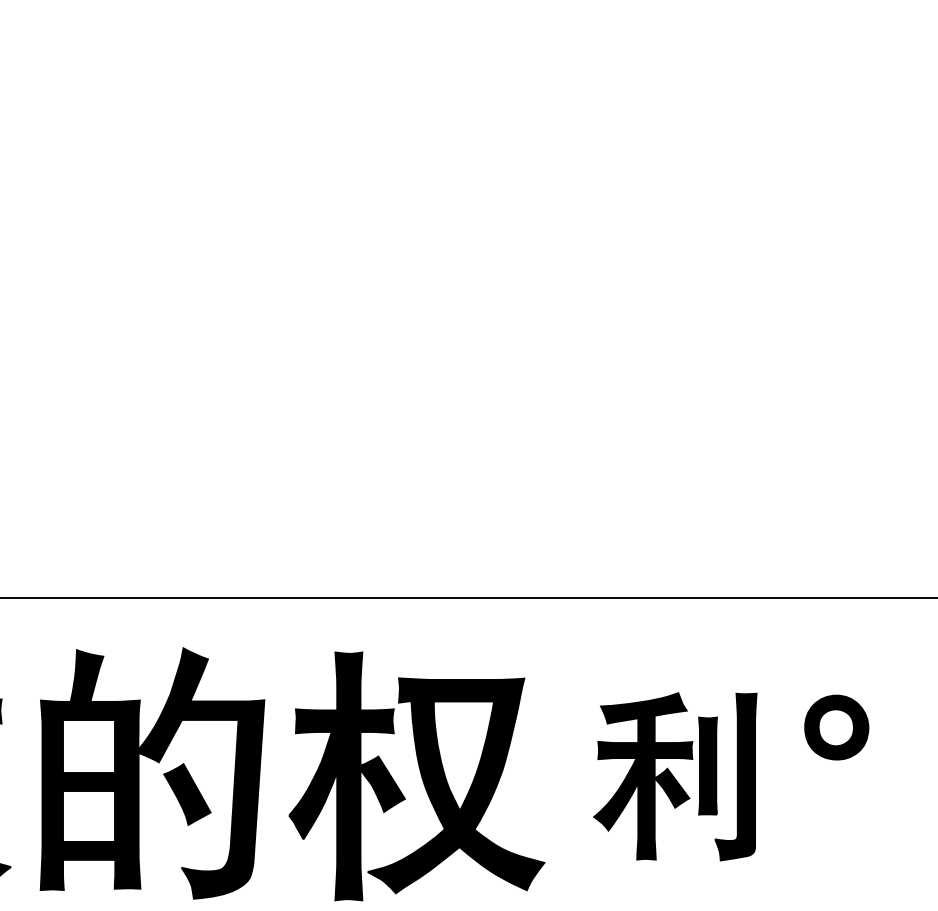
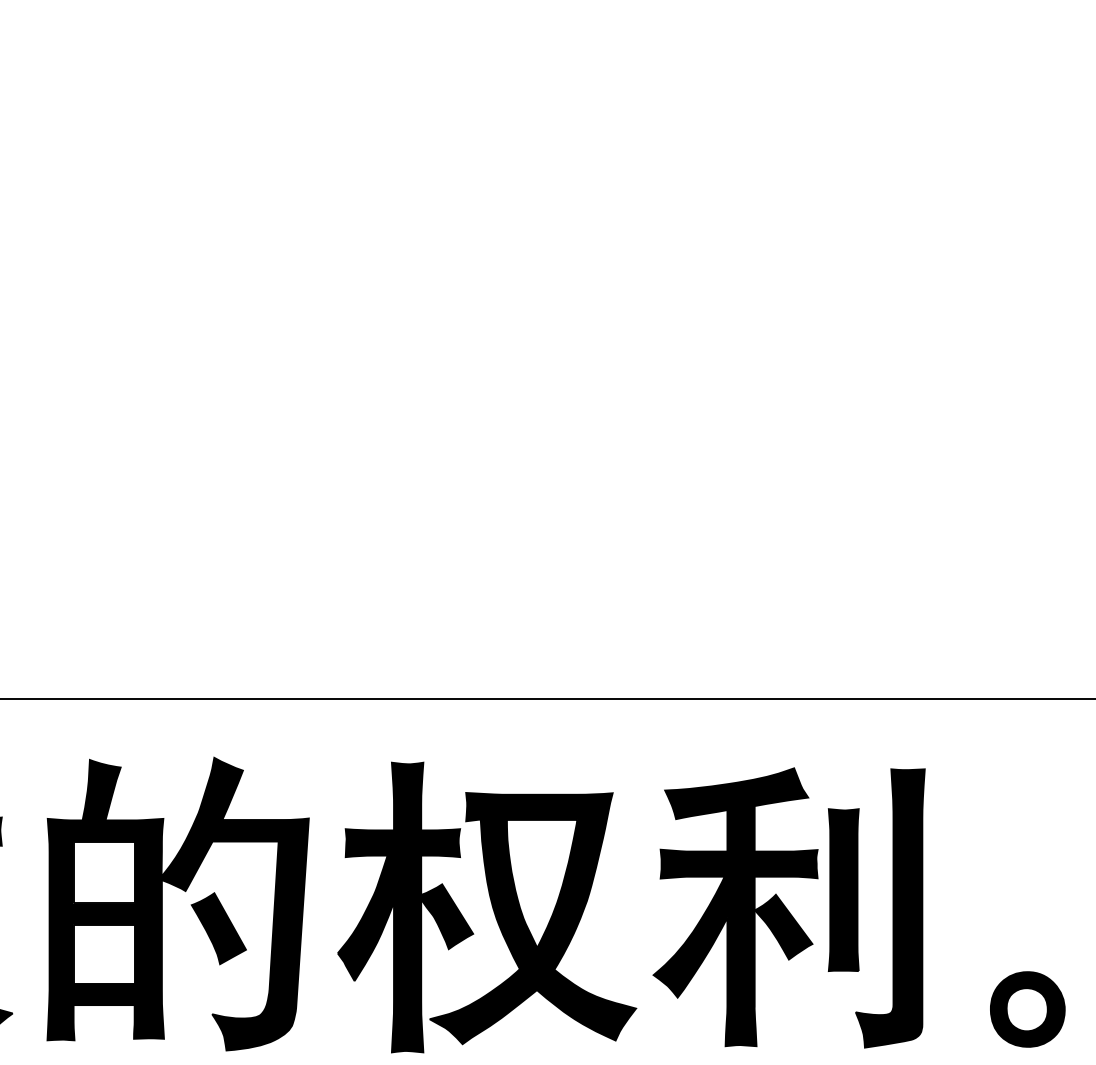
part: (836, 727) -> (1027, 1009), moved
part: (674, 776) -> (788, 907), size x1.43

